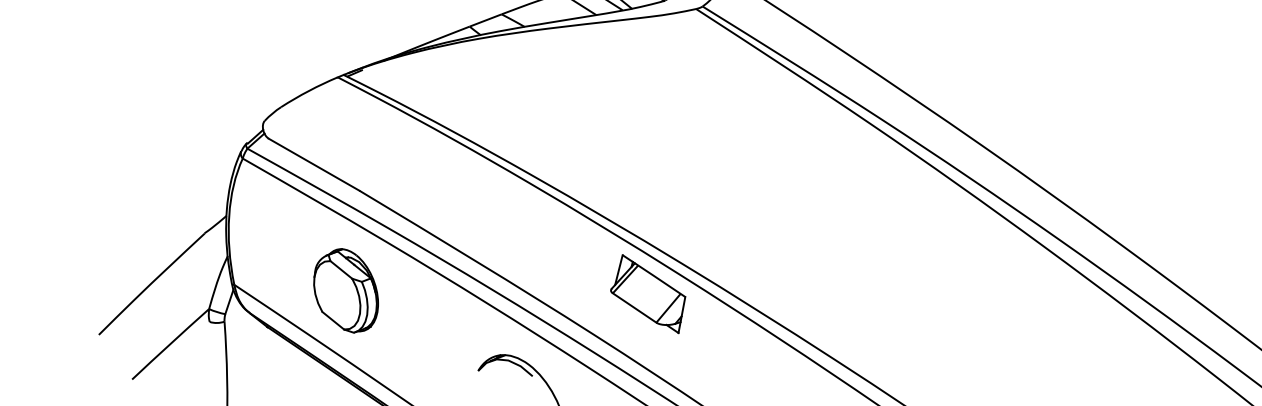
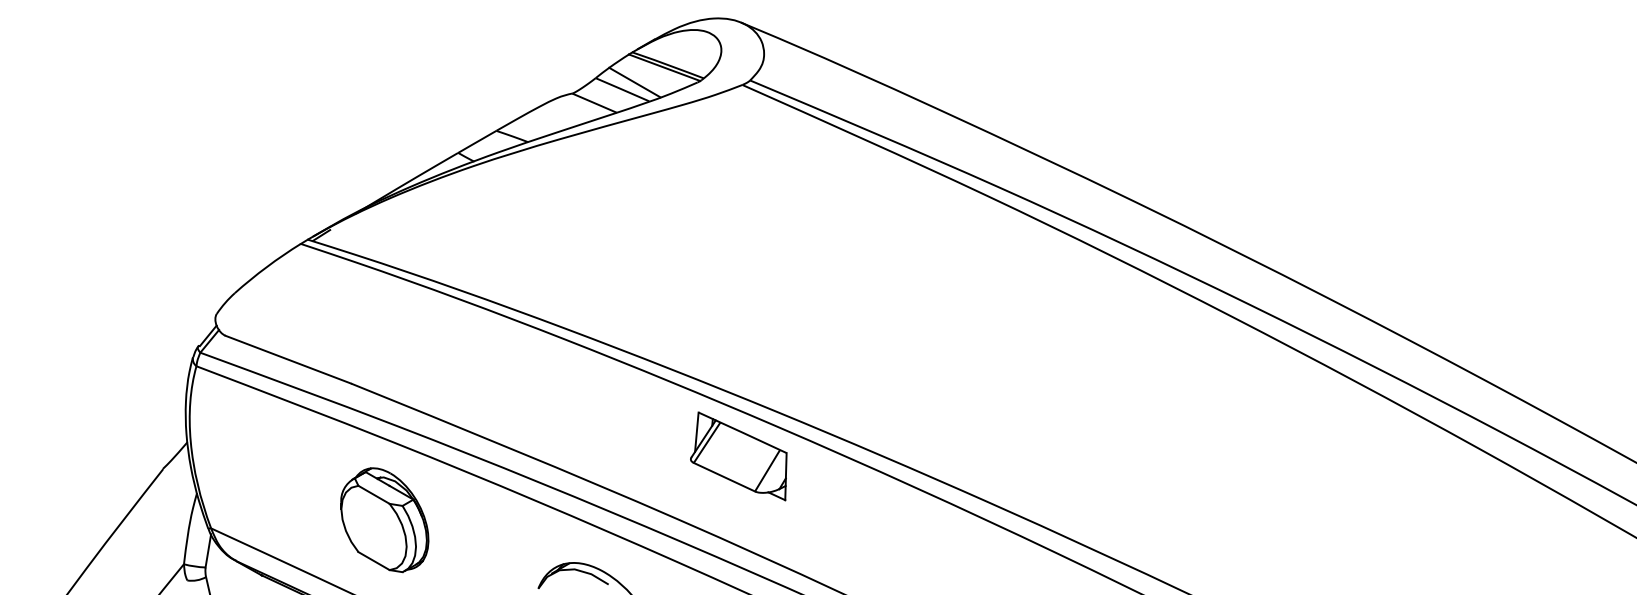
part: (346, 290) -> (384, 520), moved

